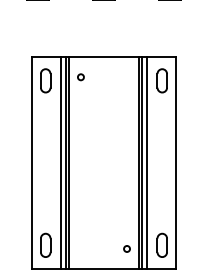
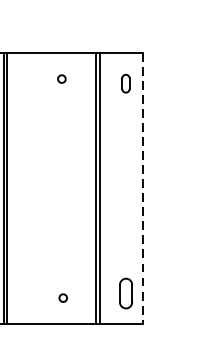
circle: (80, 77) -> (61, 79), moved
part: (161, 80) -> (125, 83), size x0.6
line: (147, 162) -> (107, 187), removed
line: (175, 163) -> (142, 189), solid -> dashed
circle: (126, 248) -> (62, 297), moved

